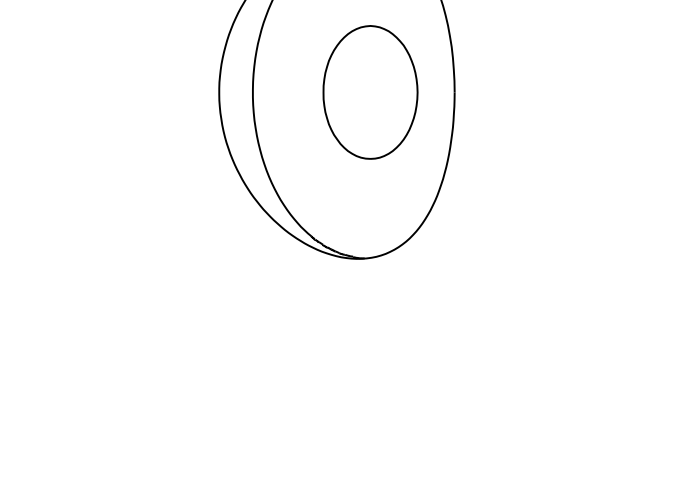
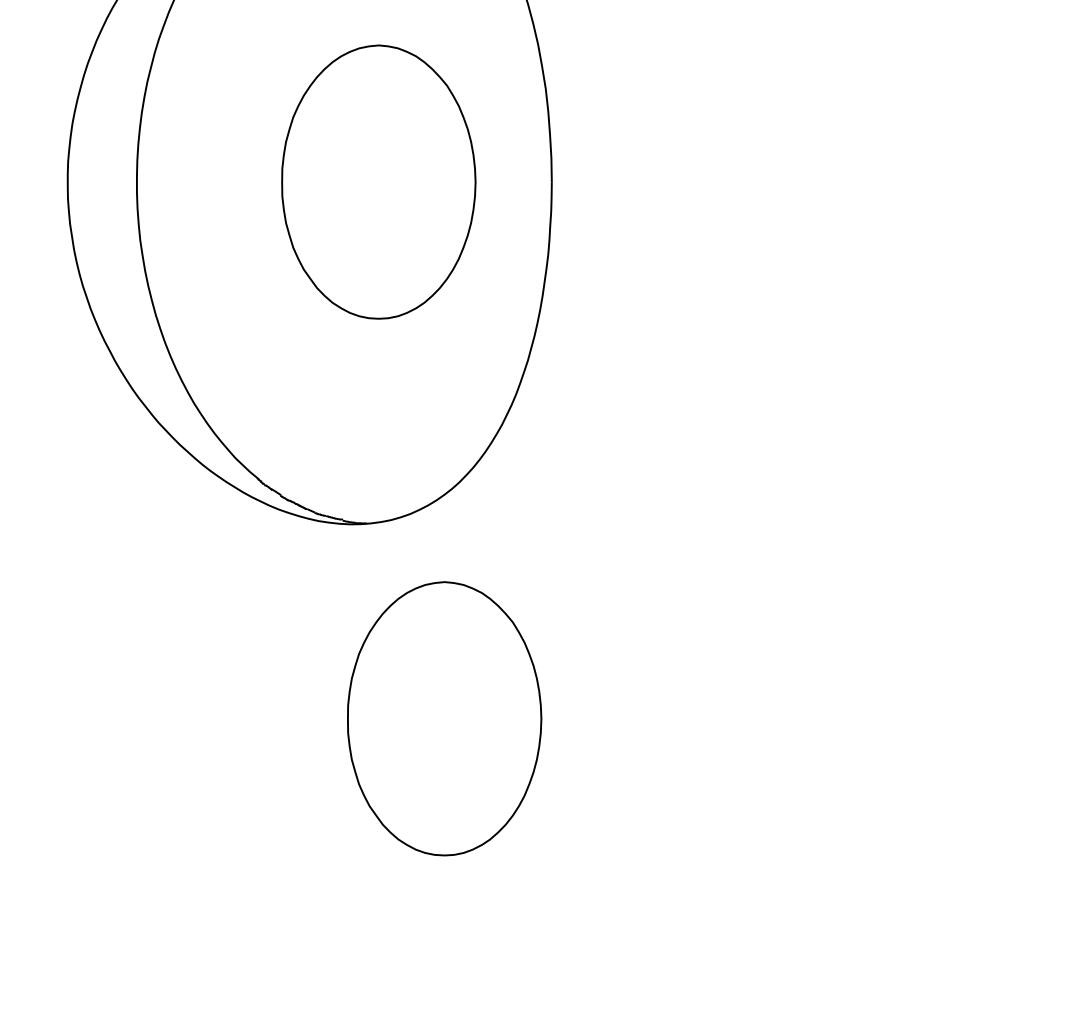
part: (402, 353) -> (444, 718), added

